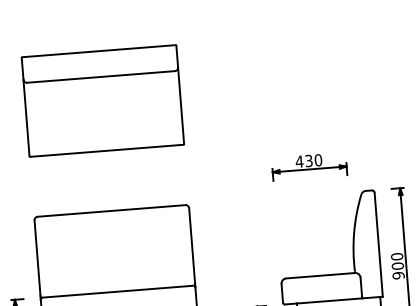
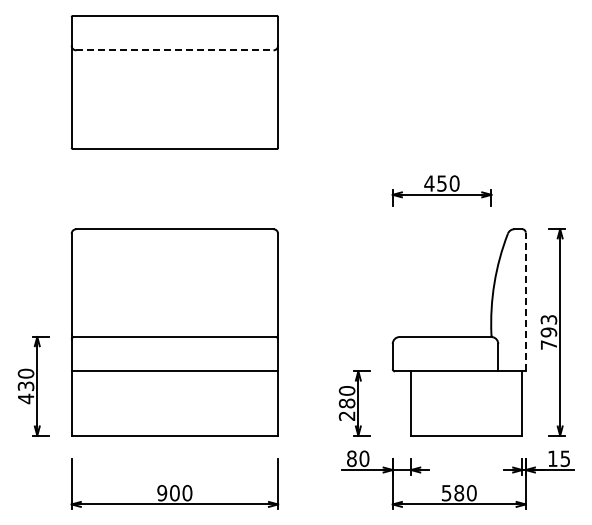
line: (100, 77) -> (174, 50), solid -> dashed
text: (308, 160) -> (441, 182), 430 -> 450
line: (378, 244) -> (525, 301), solid -> dashed
text: (397, 265) -> (548, 331), 900 -> 793

